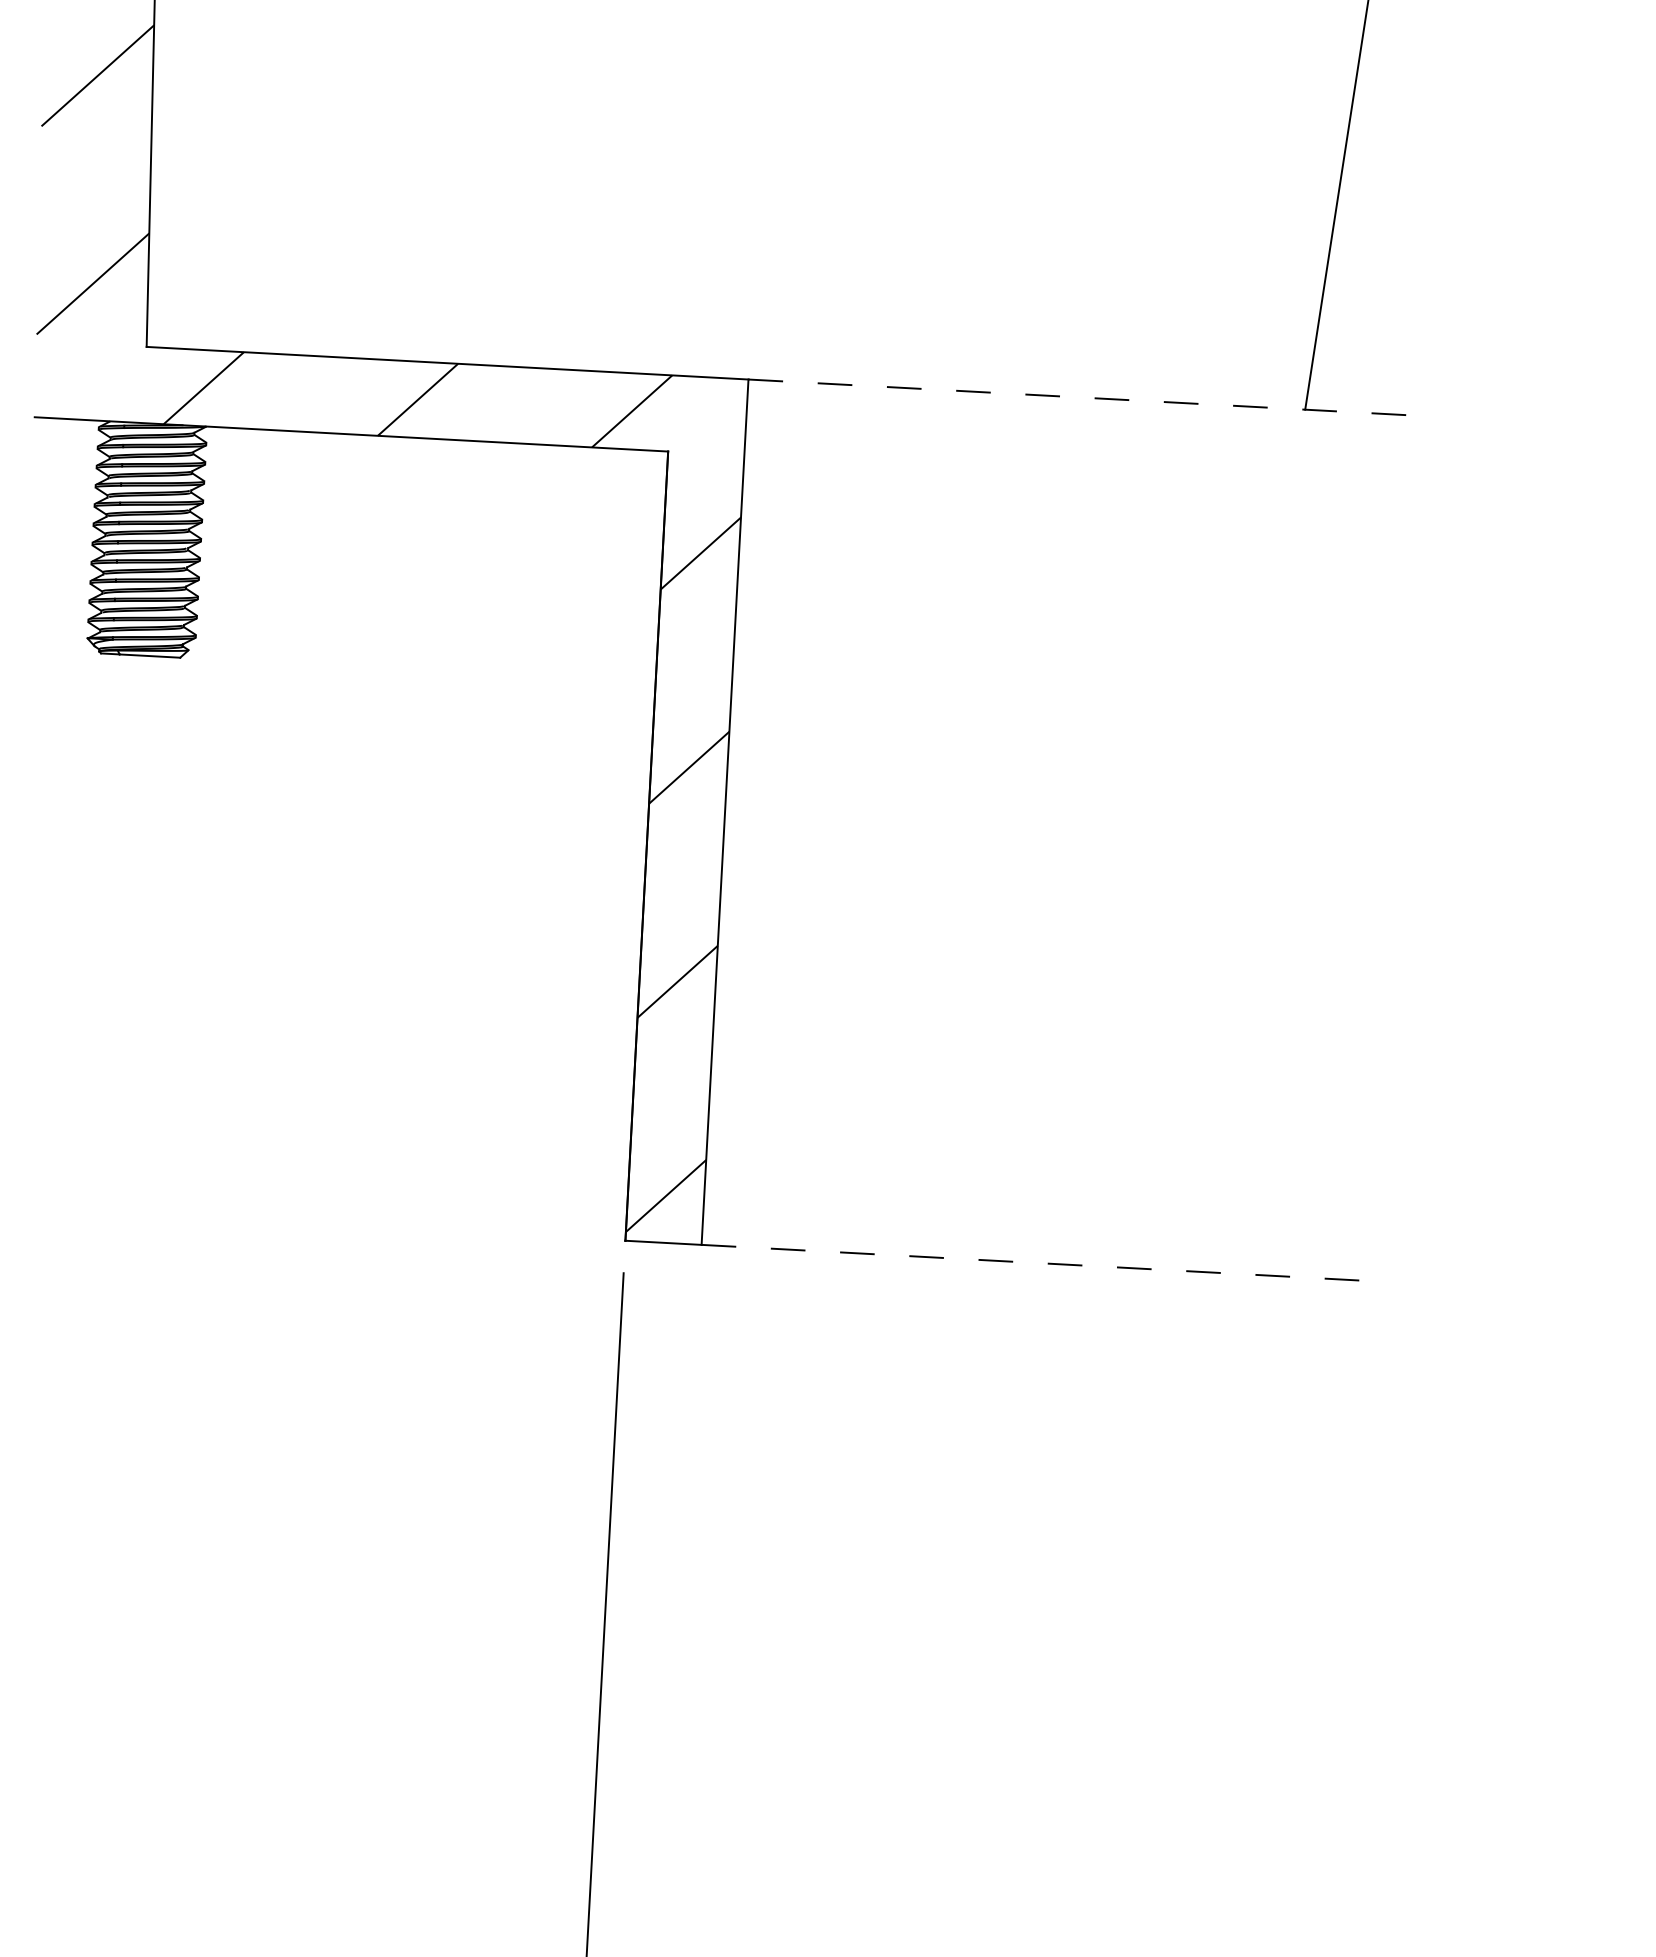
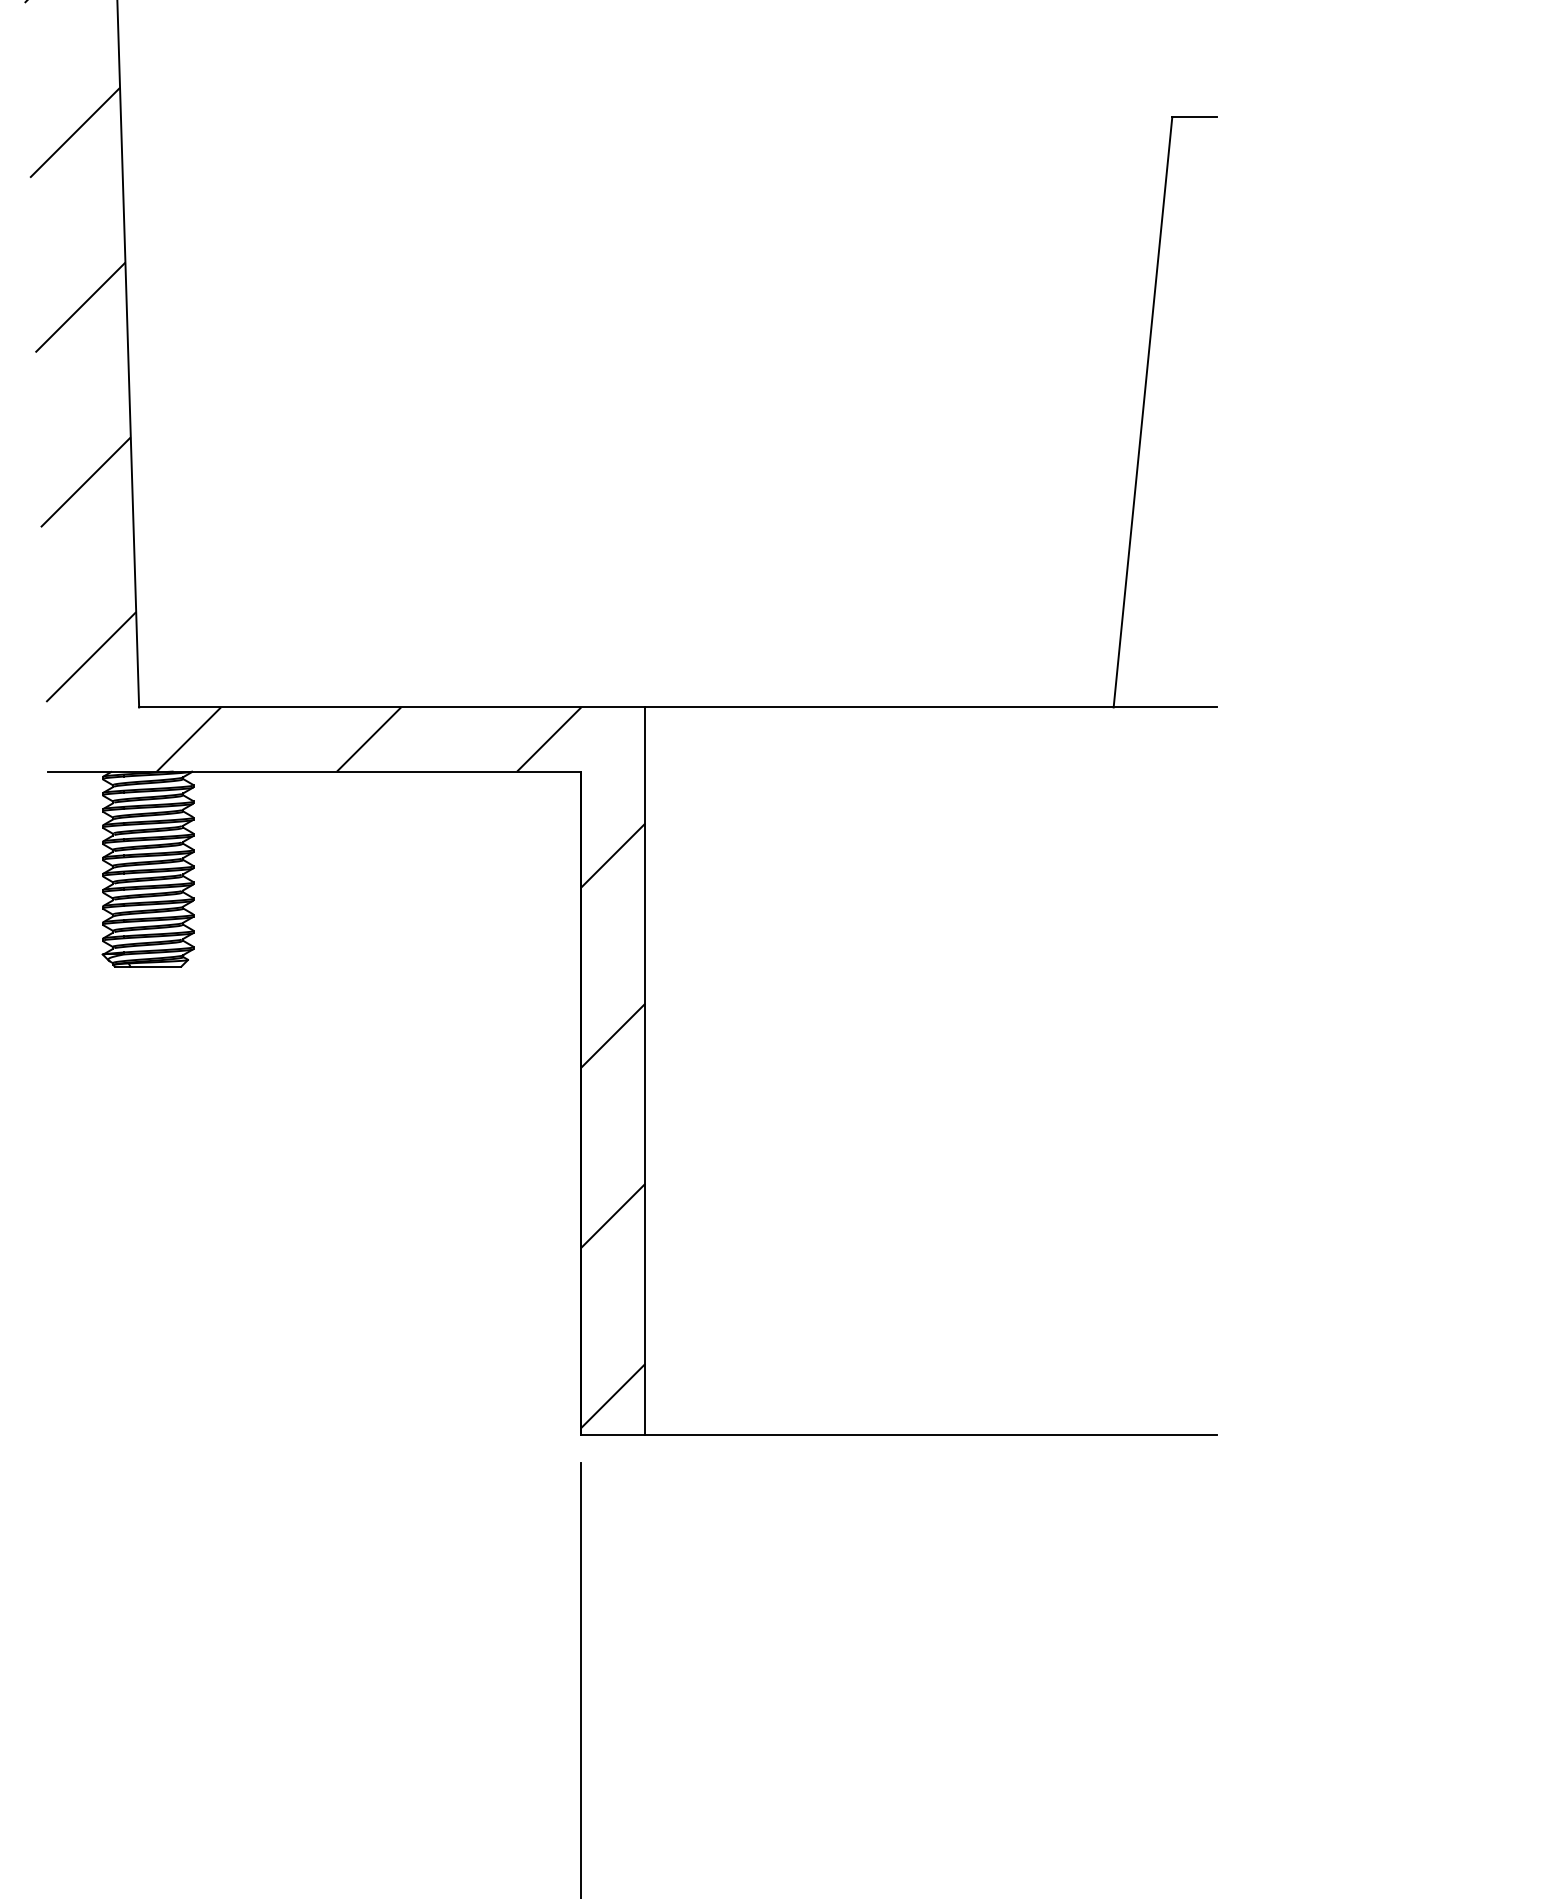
line: (1088, 397) -> (931, 707), dashed -> solid
line: (1041, 1263) -> (931, 1435), dashed -> solid

